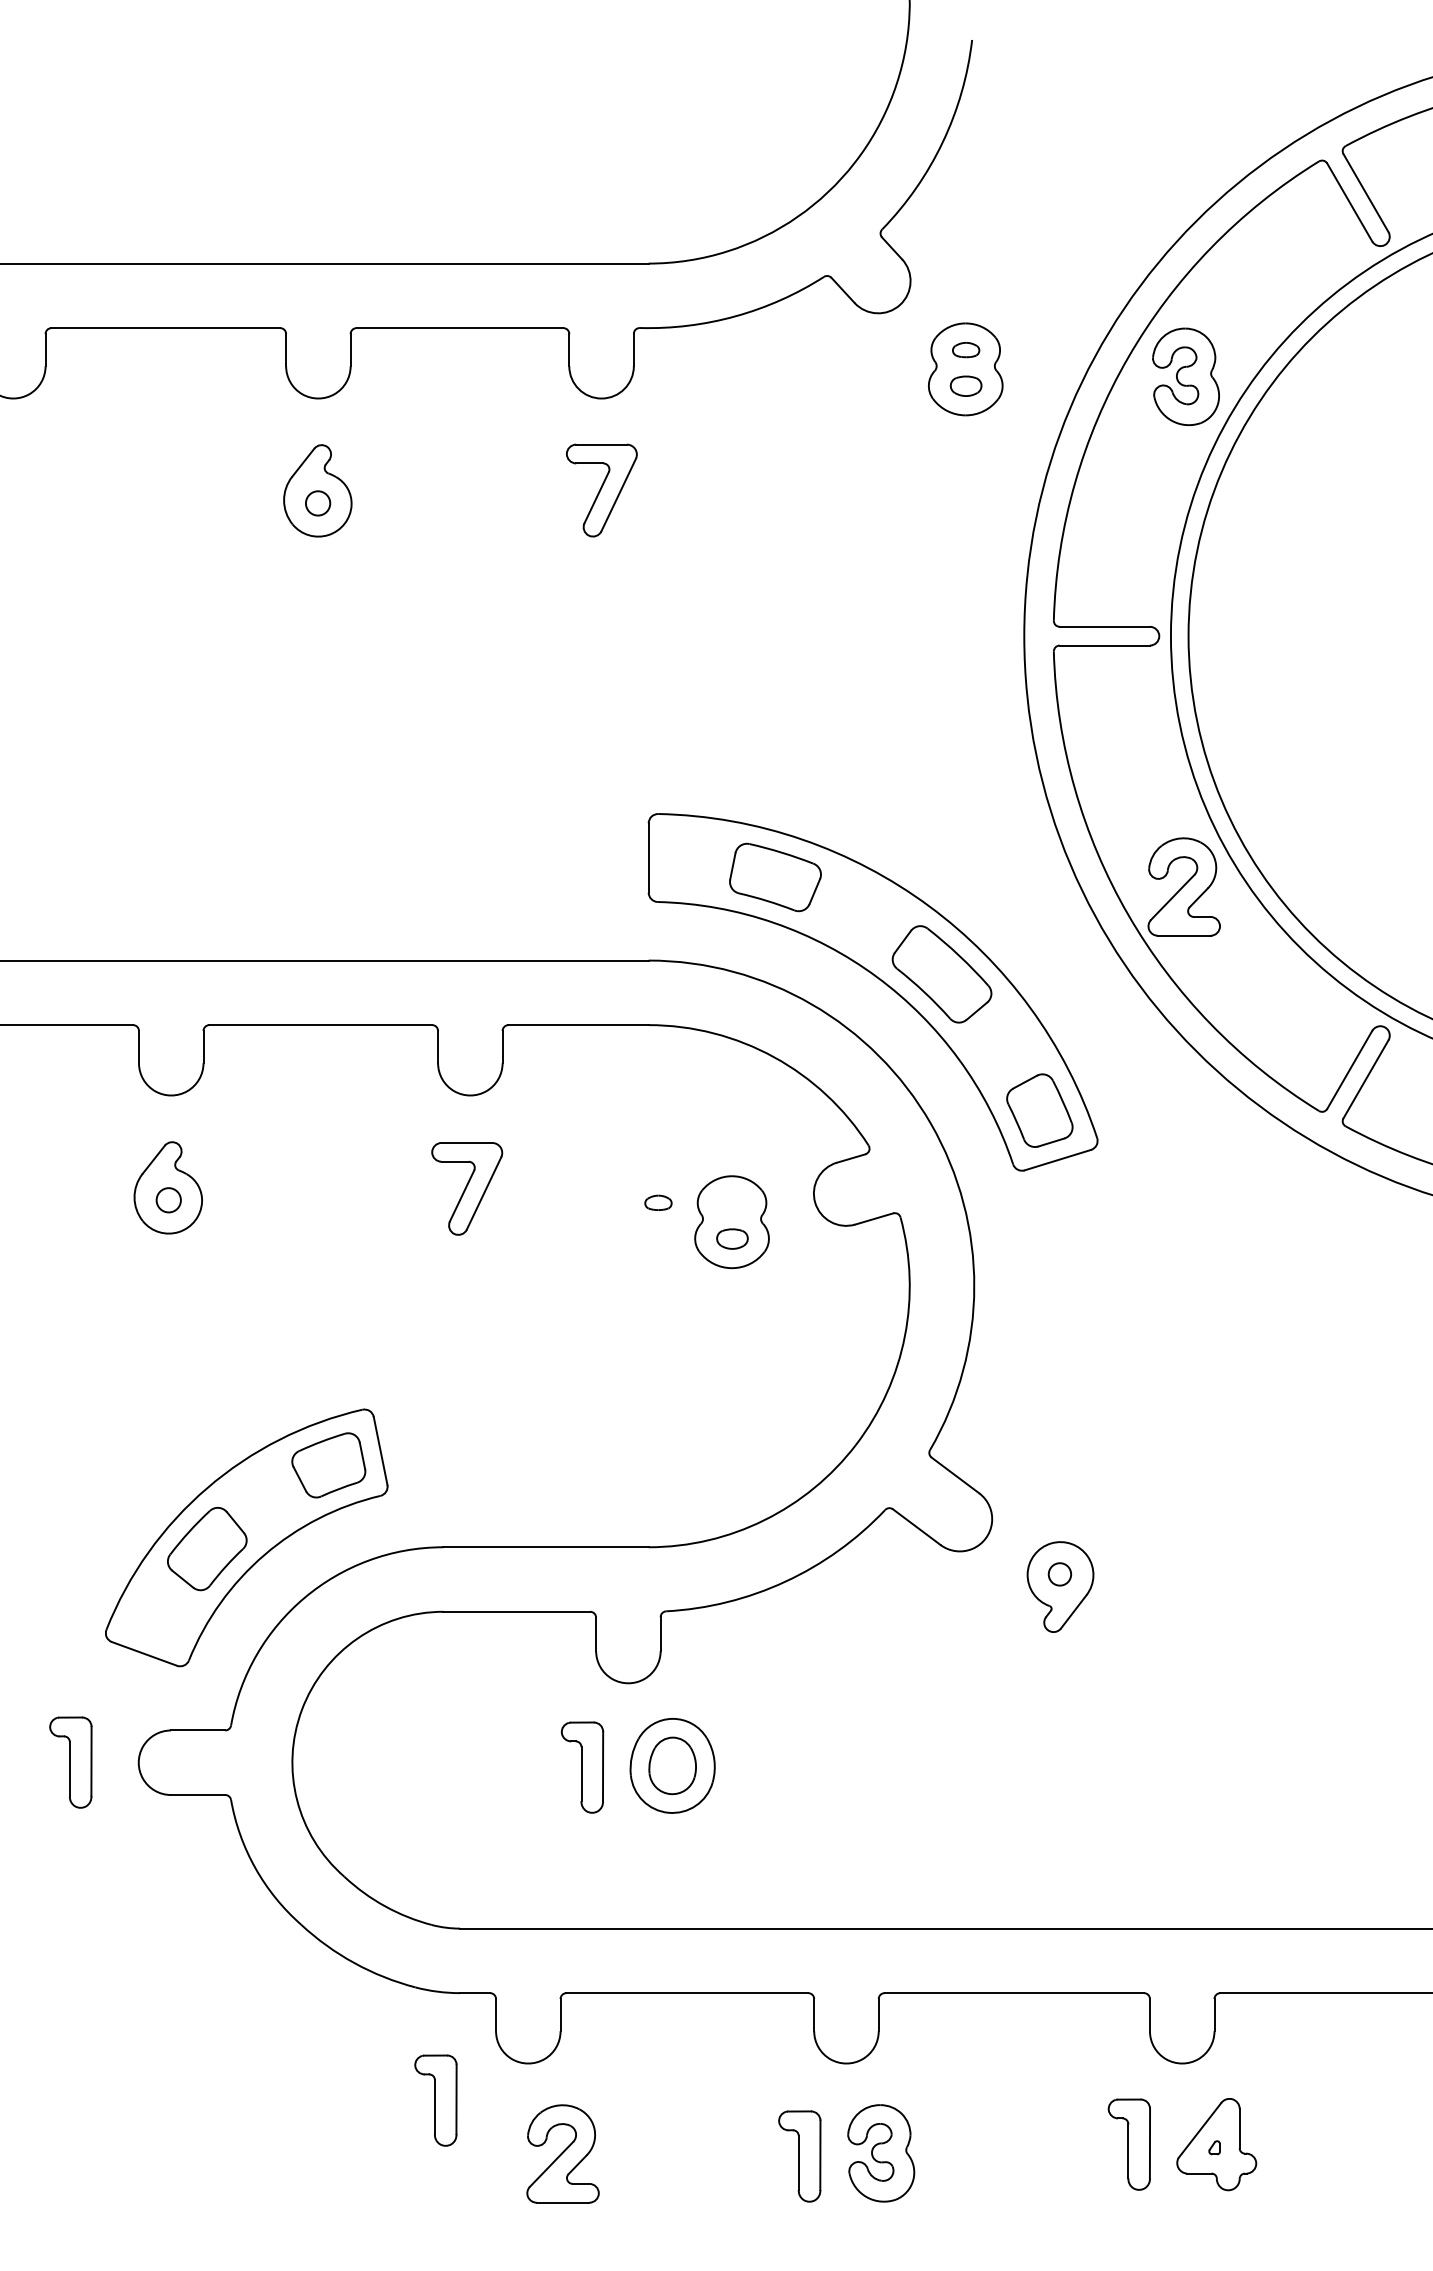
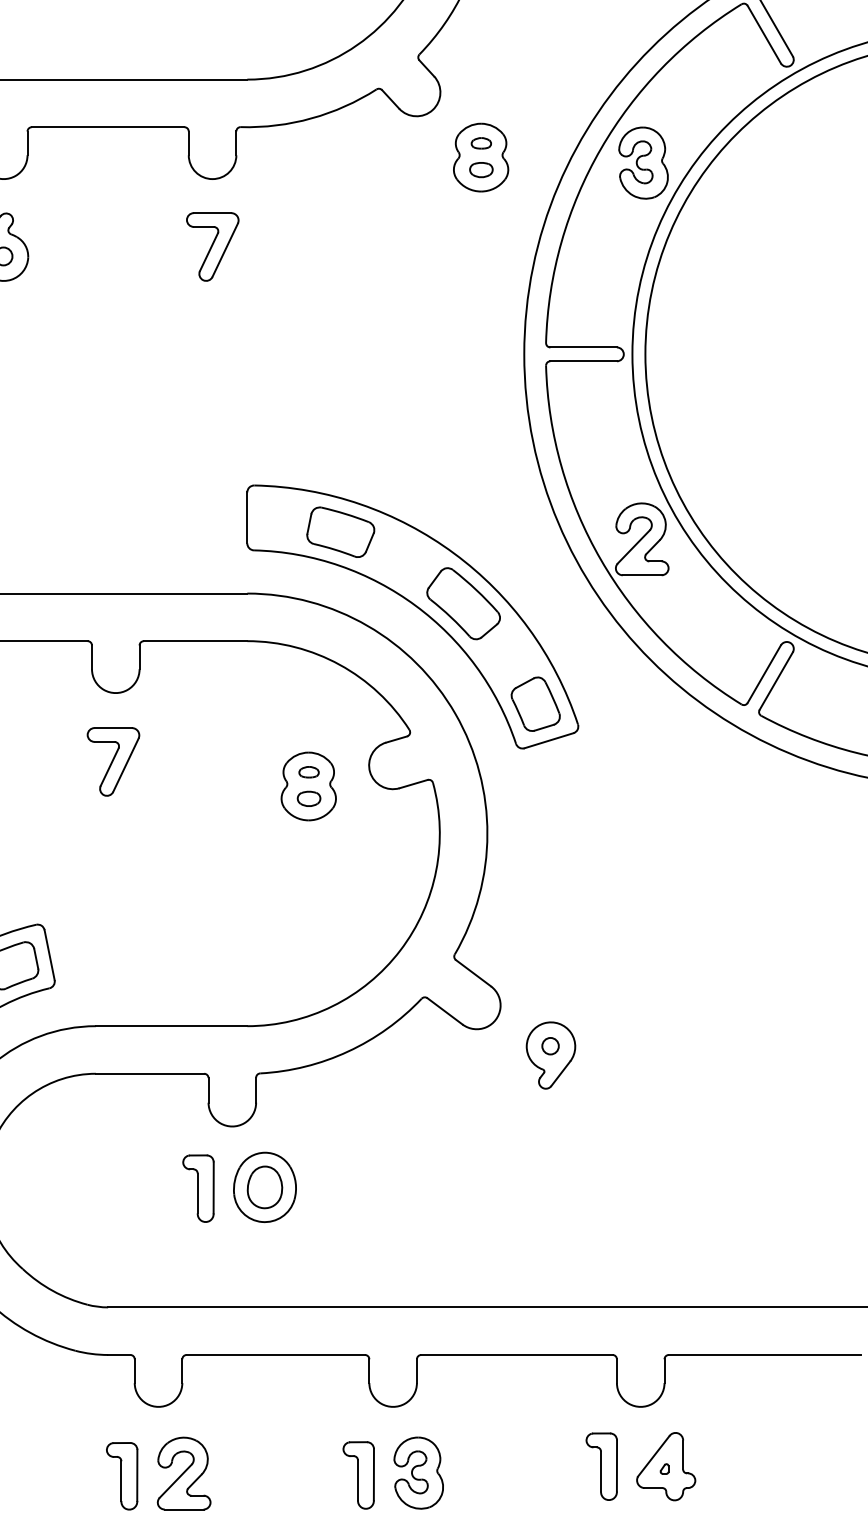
part: (658, 1202) -> (309, 771), moved
part: (435, 2100) -> (121, 1476), moved

